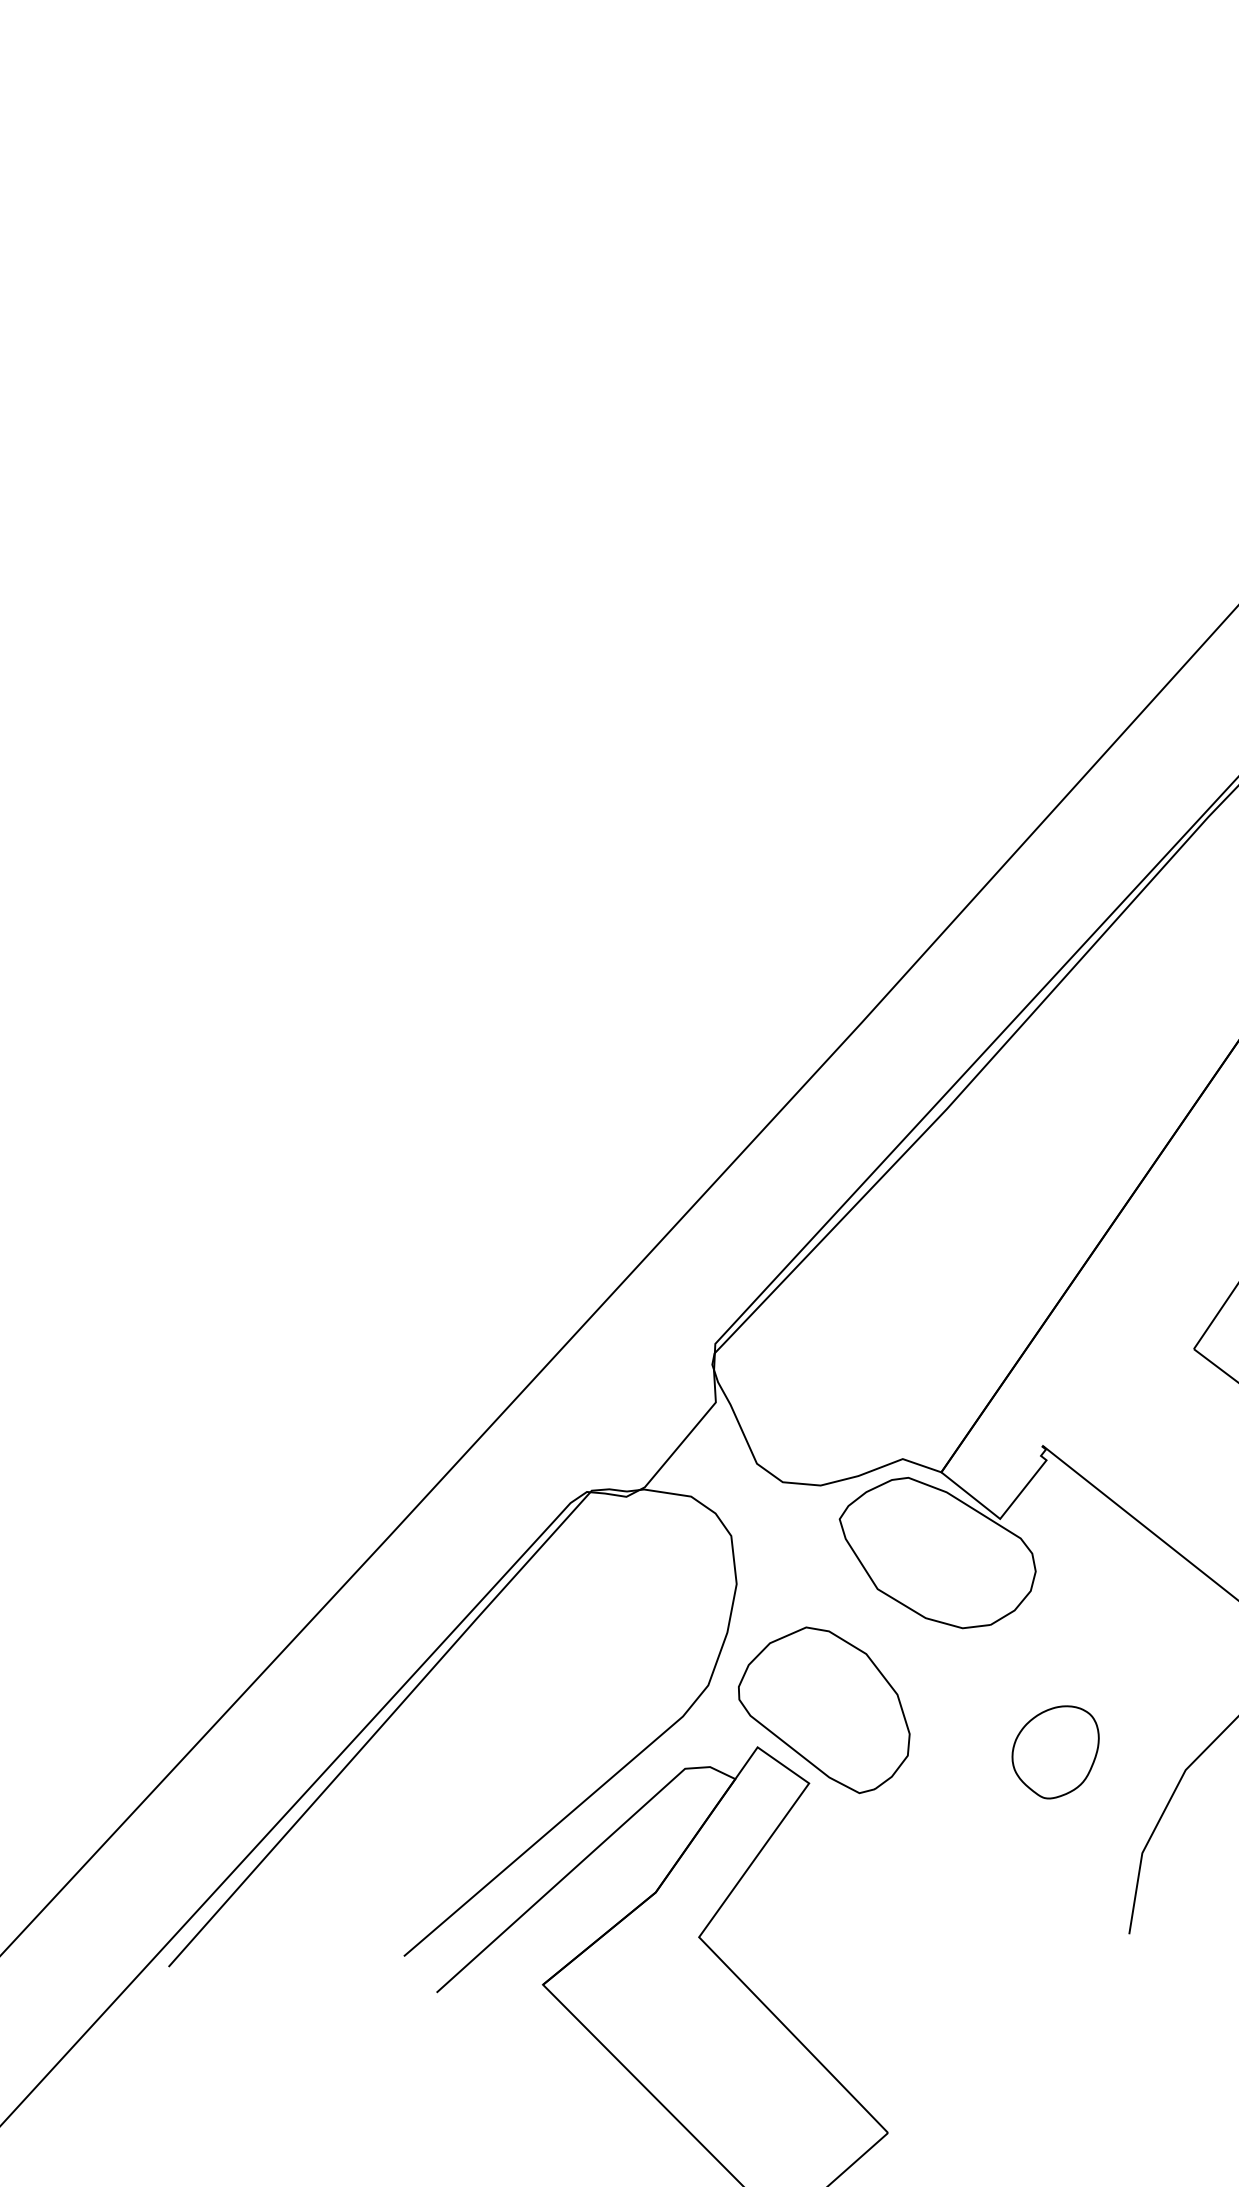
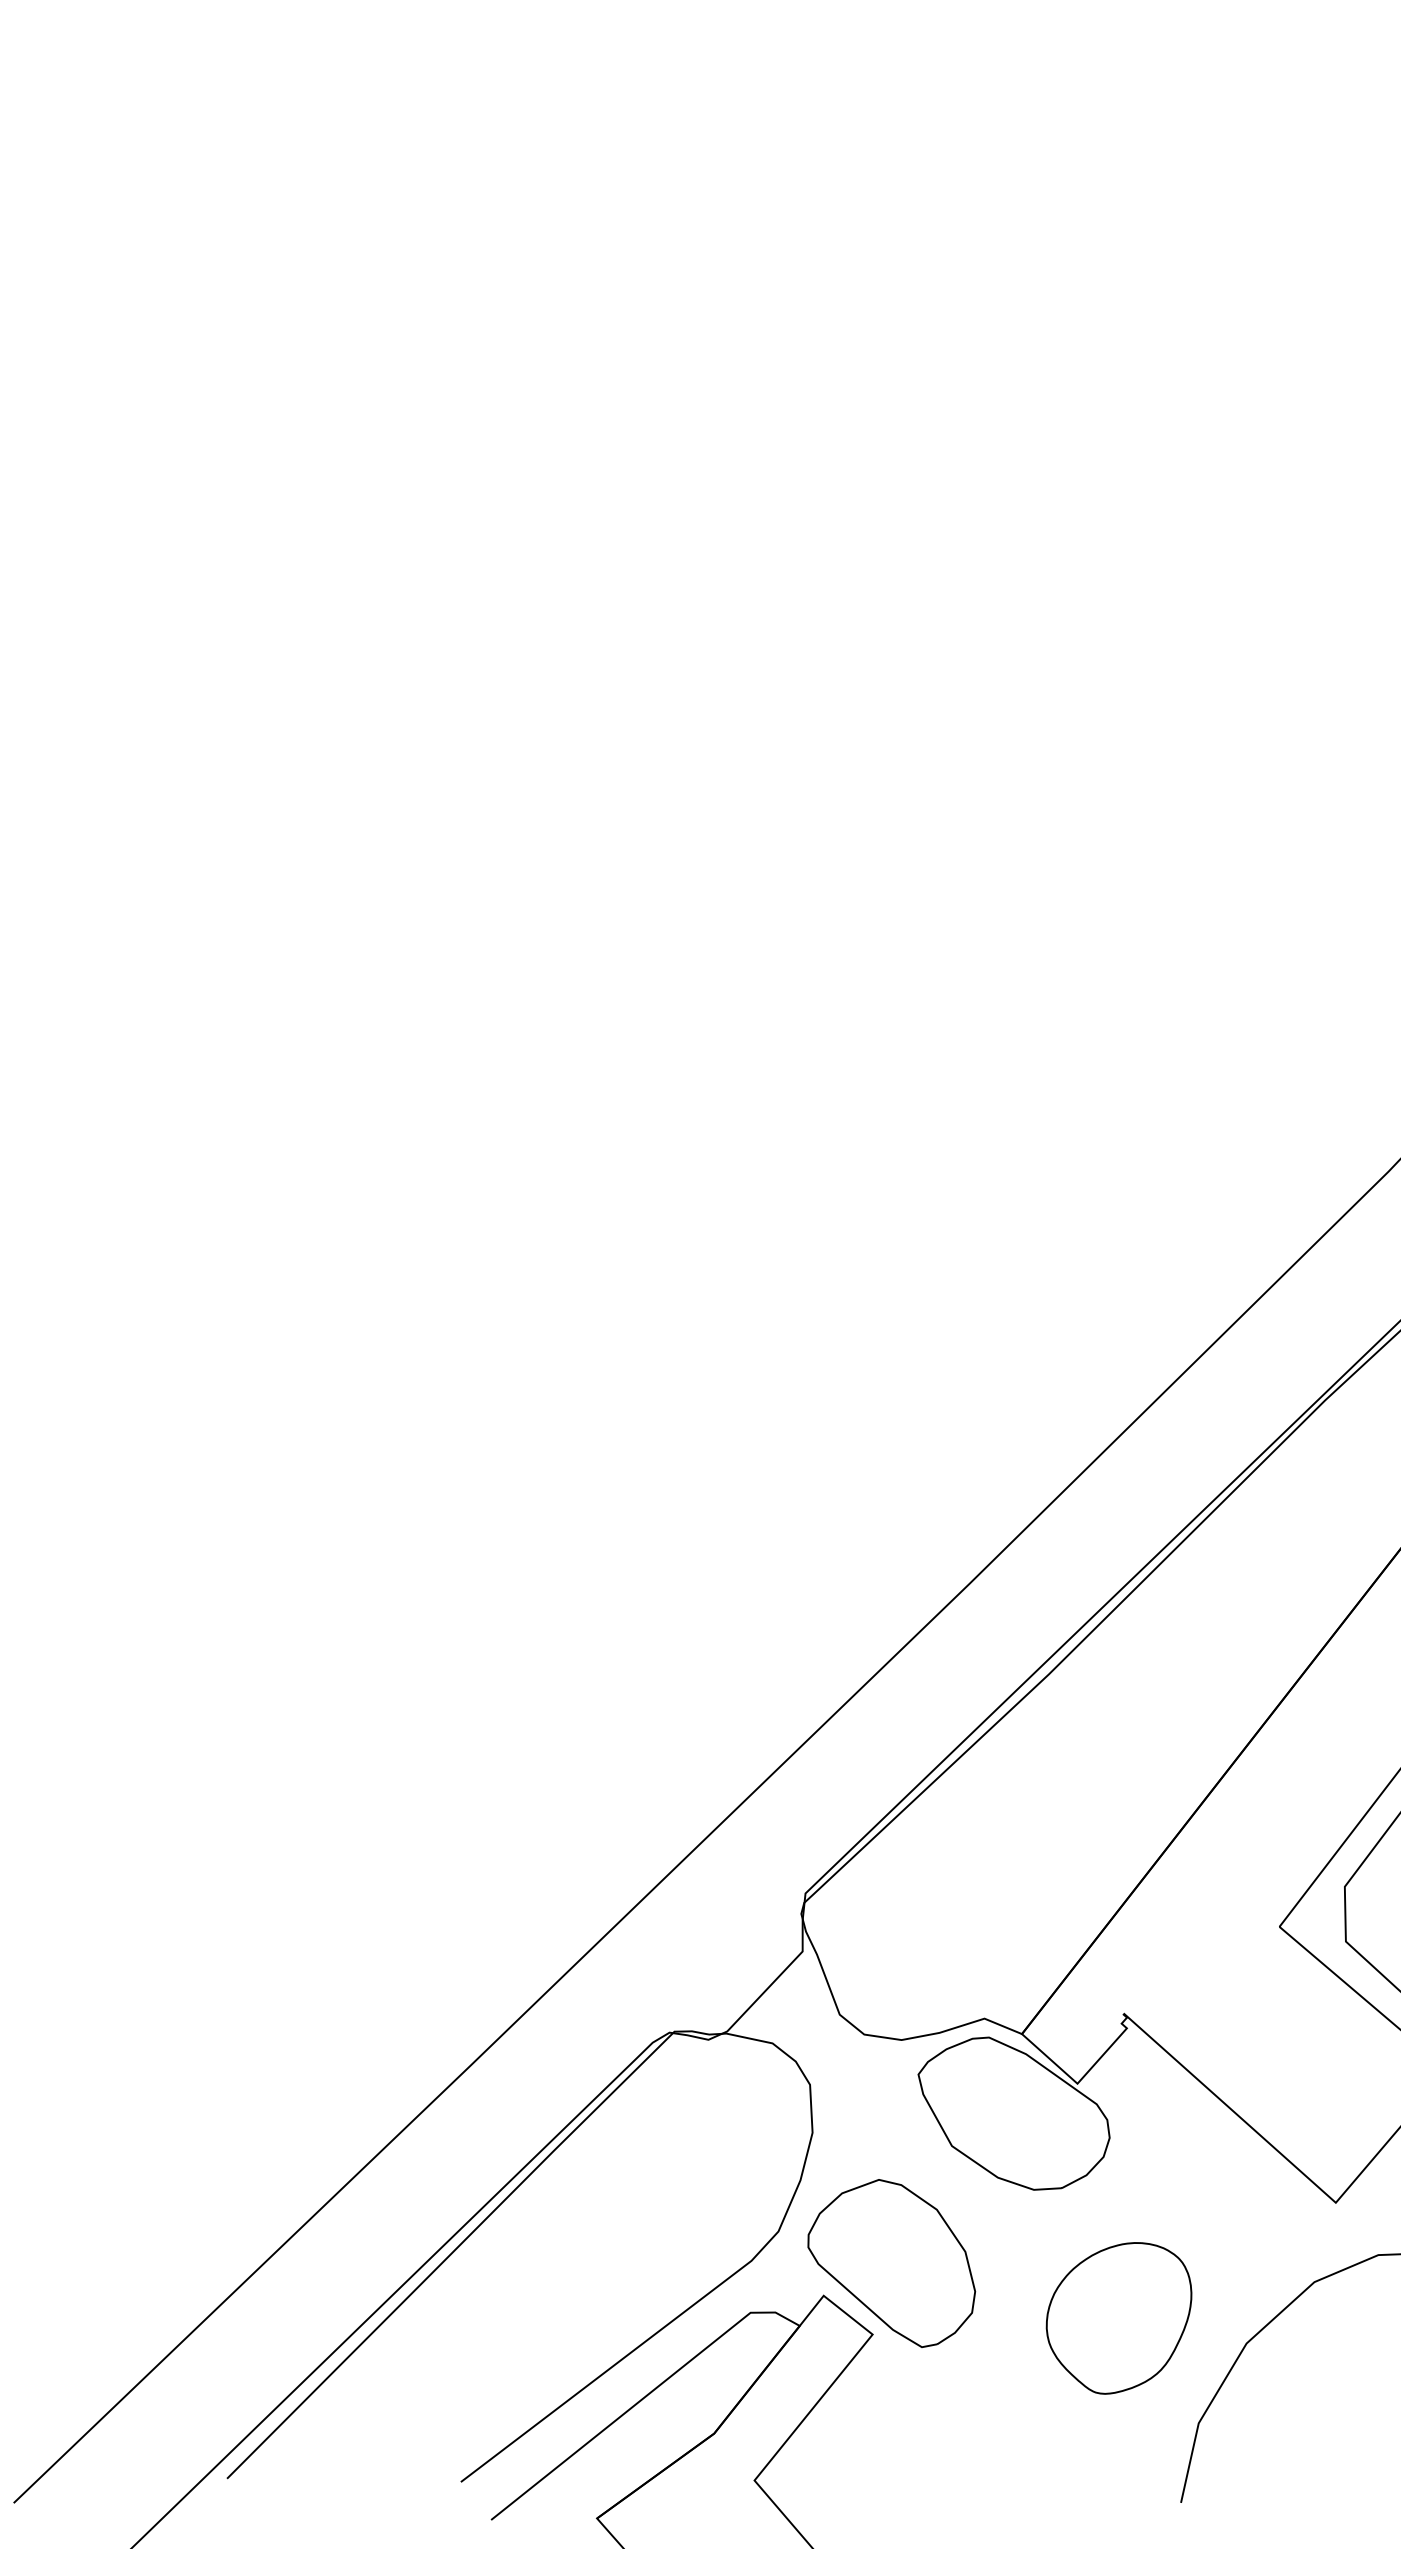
part: (1055, 1752) -> (1118, 2318), size x1.67

